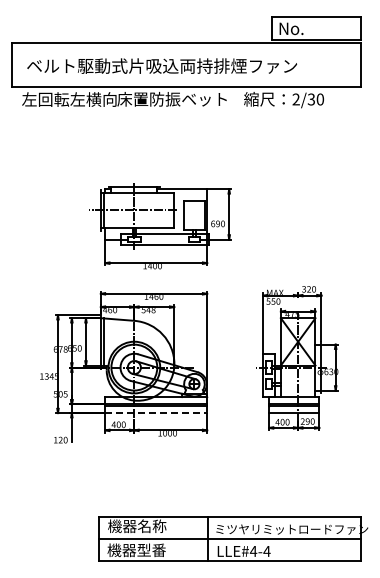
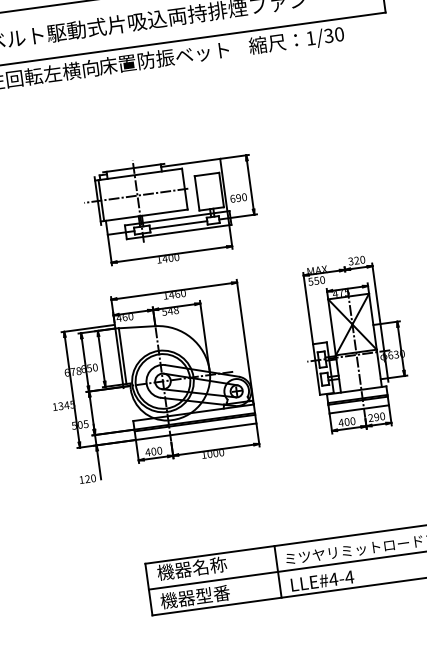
text: (295, 99) -> (310, 38), 2/30 -> 1/30
line: (164, 239) -> (177, 225), added
line: (156, 413) -> (196, 432), dashed -> solid

